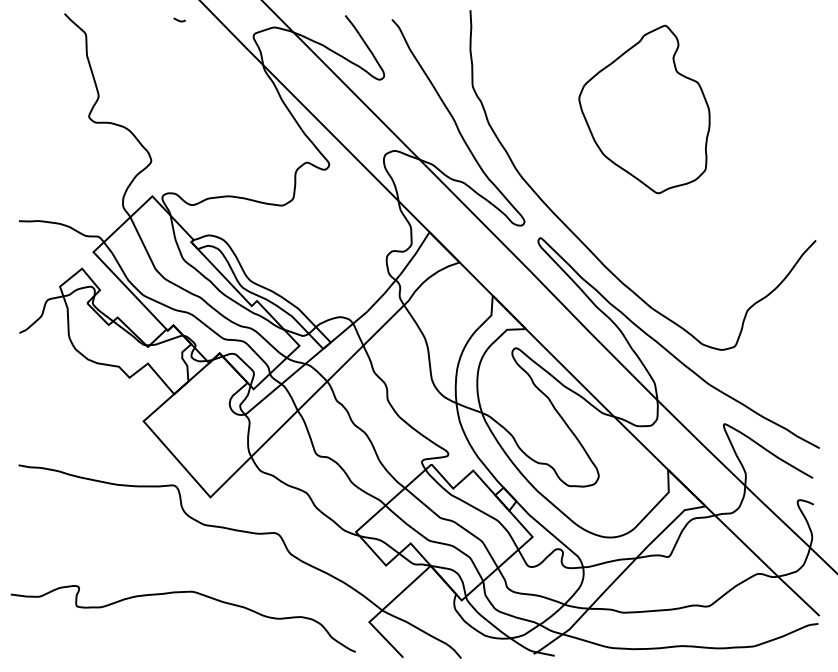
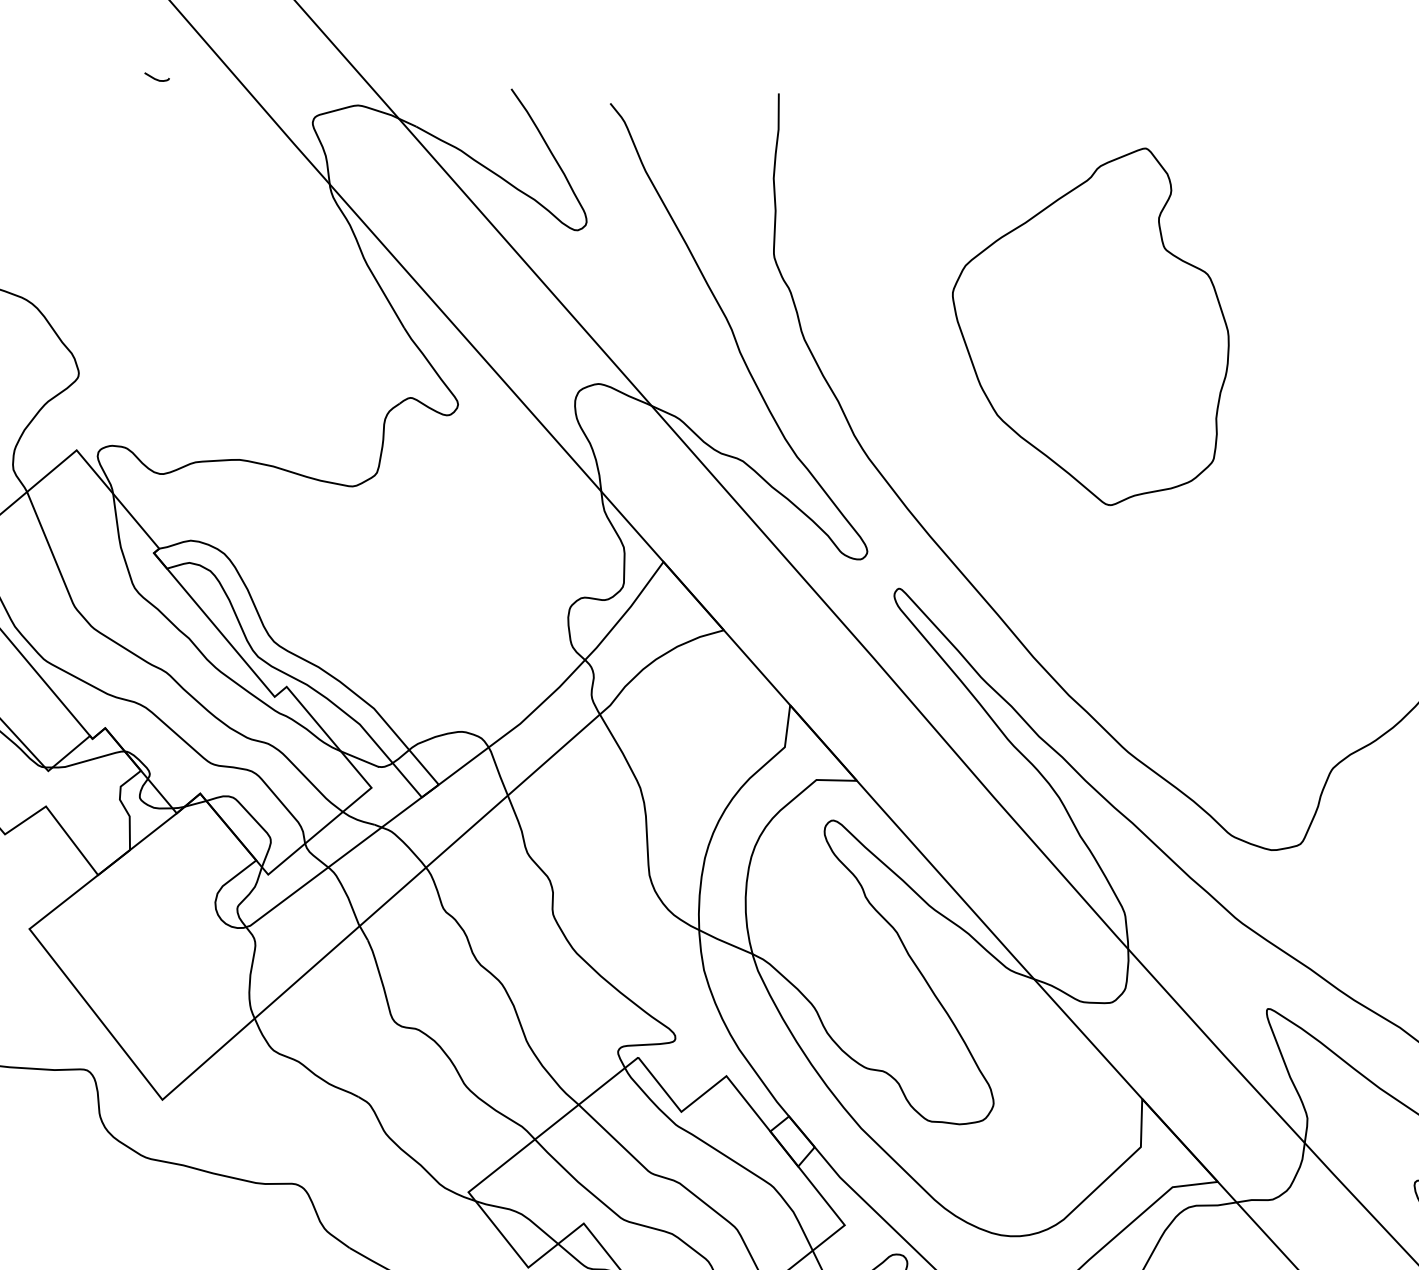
part: (644, 109) -> (1090, 324), moved

